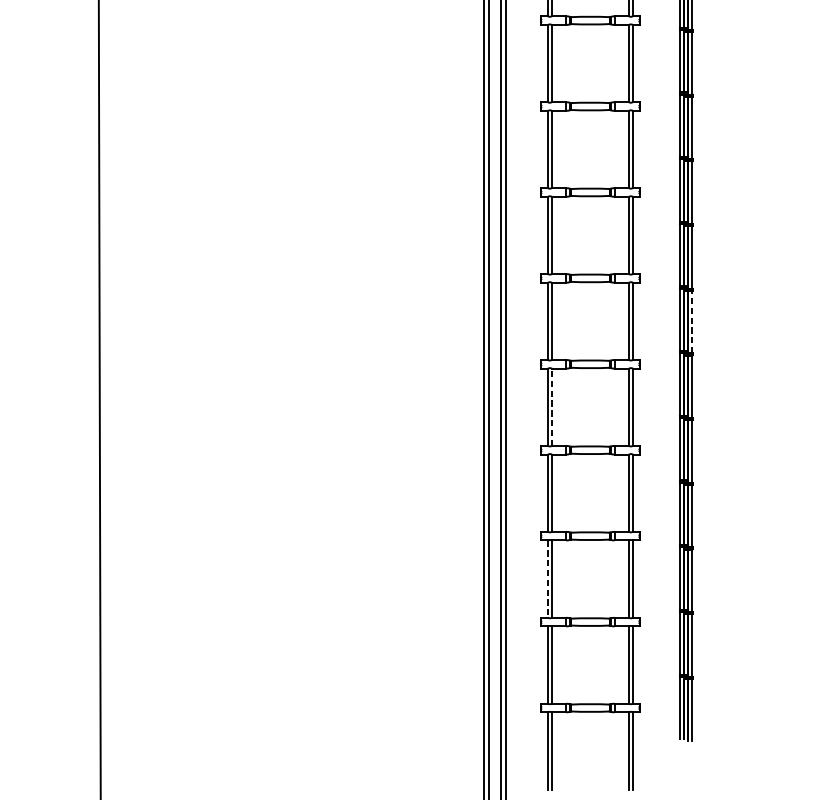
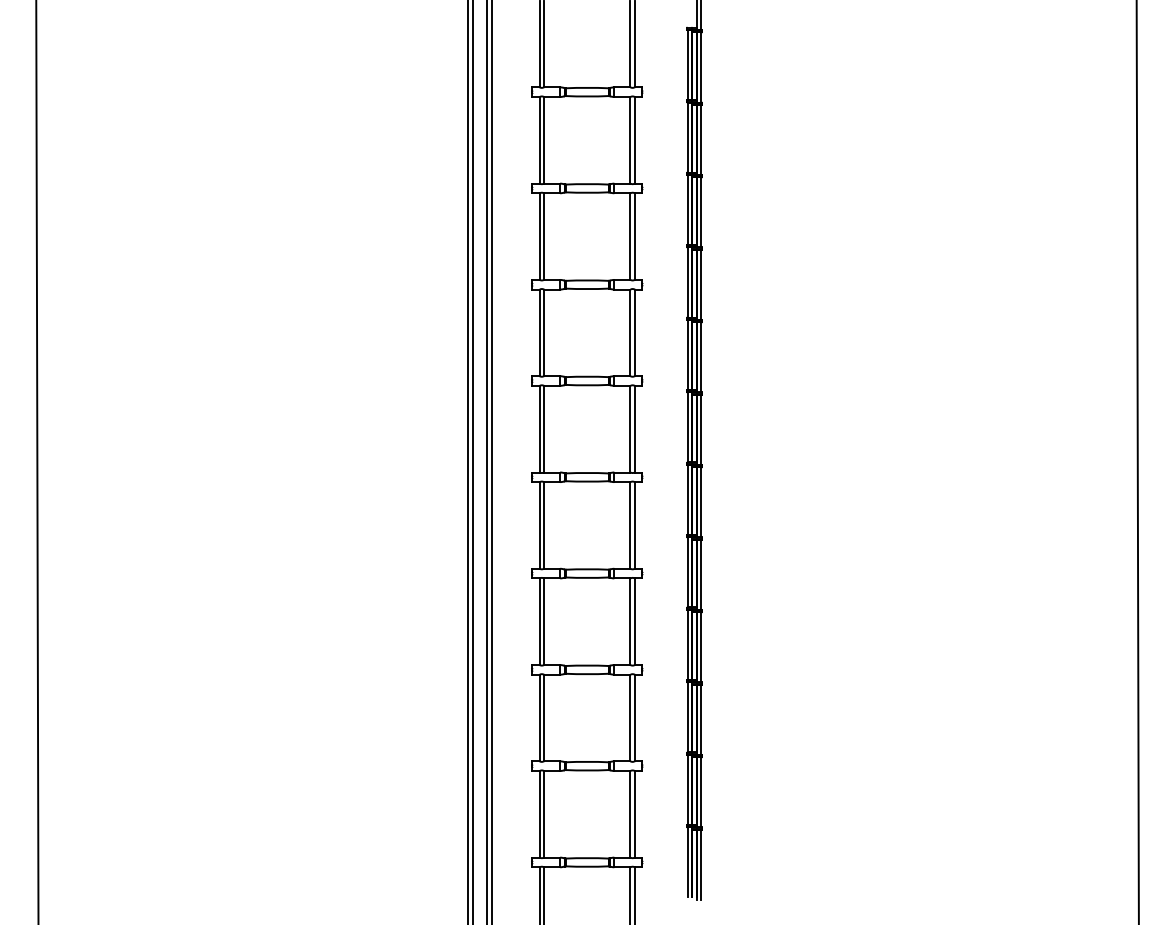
line: (692, 321) -> (701, 429), dashed -> solid
line: (552, 406) -> (544, 524), dashed -> solid
line: (547, 579) -> (539, 718), dashed -> solid

